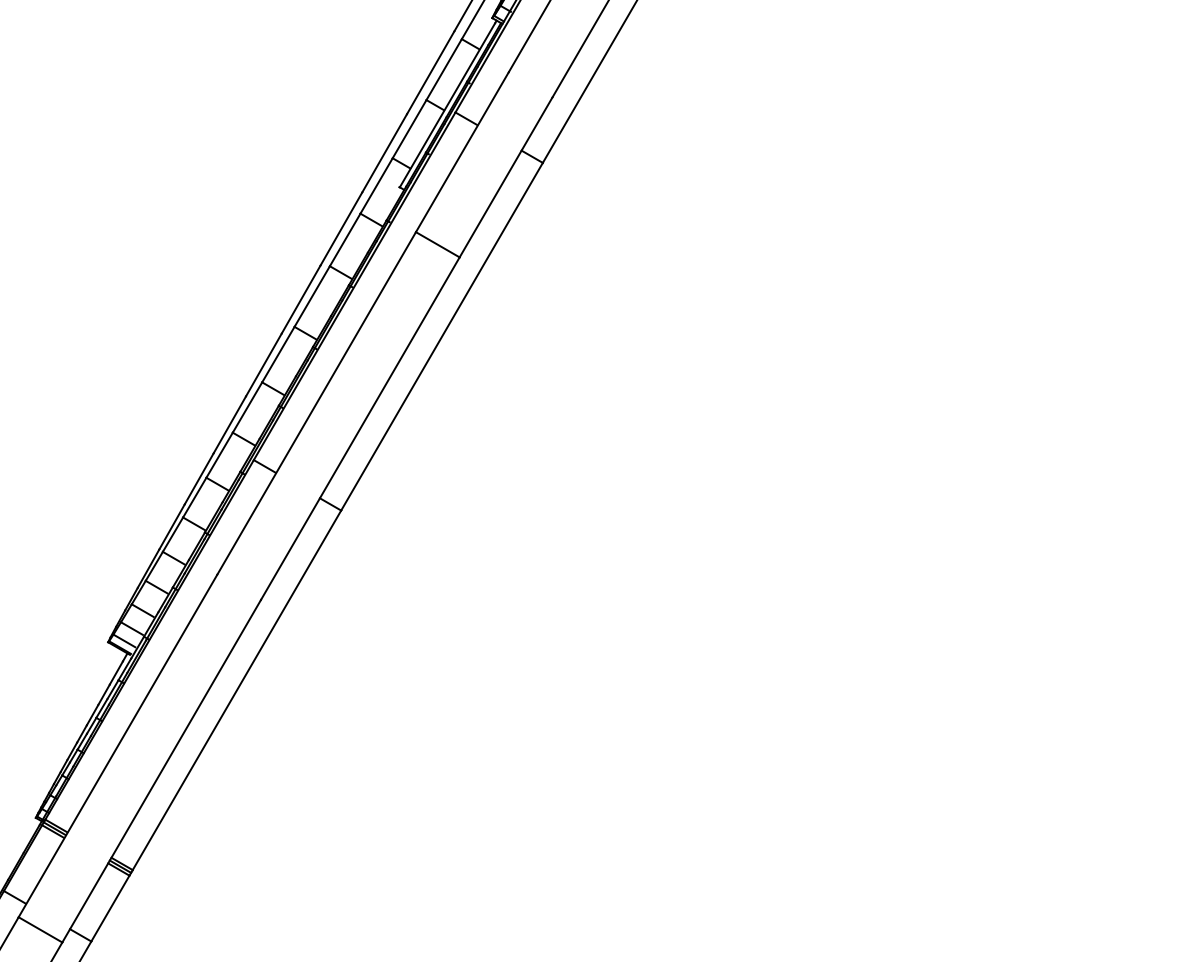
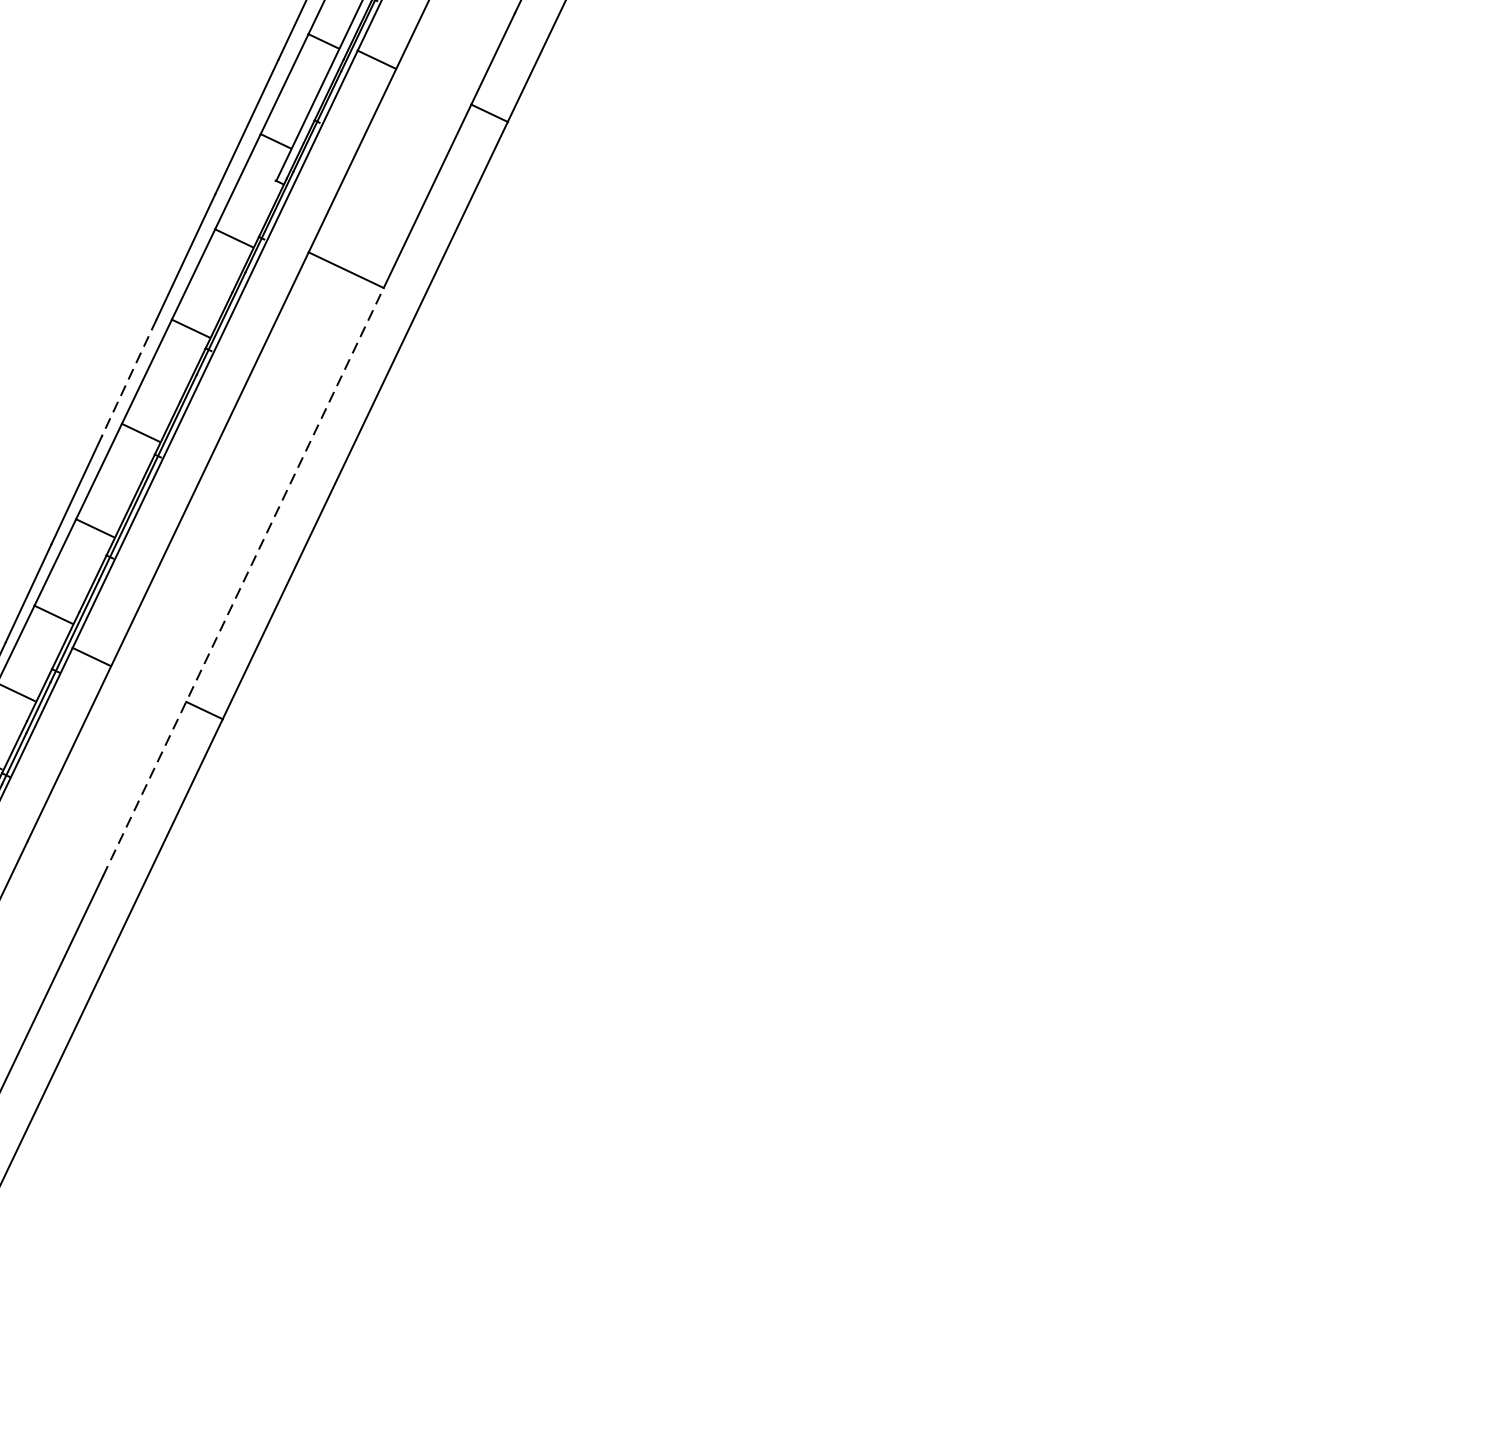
line: (300, 300) -> (128, 379), solid -> dashed
line: (360, 428) -> (243, 581), solid -> dashed

